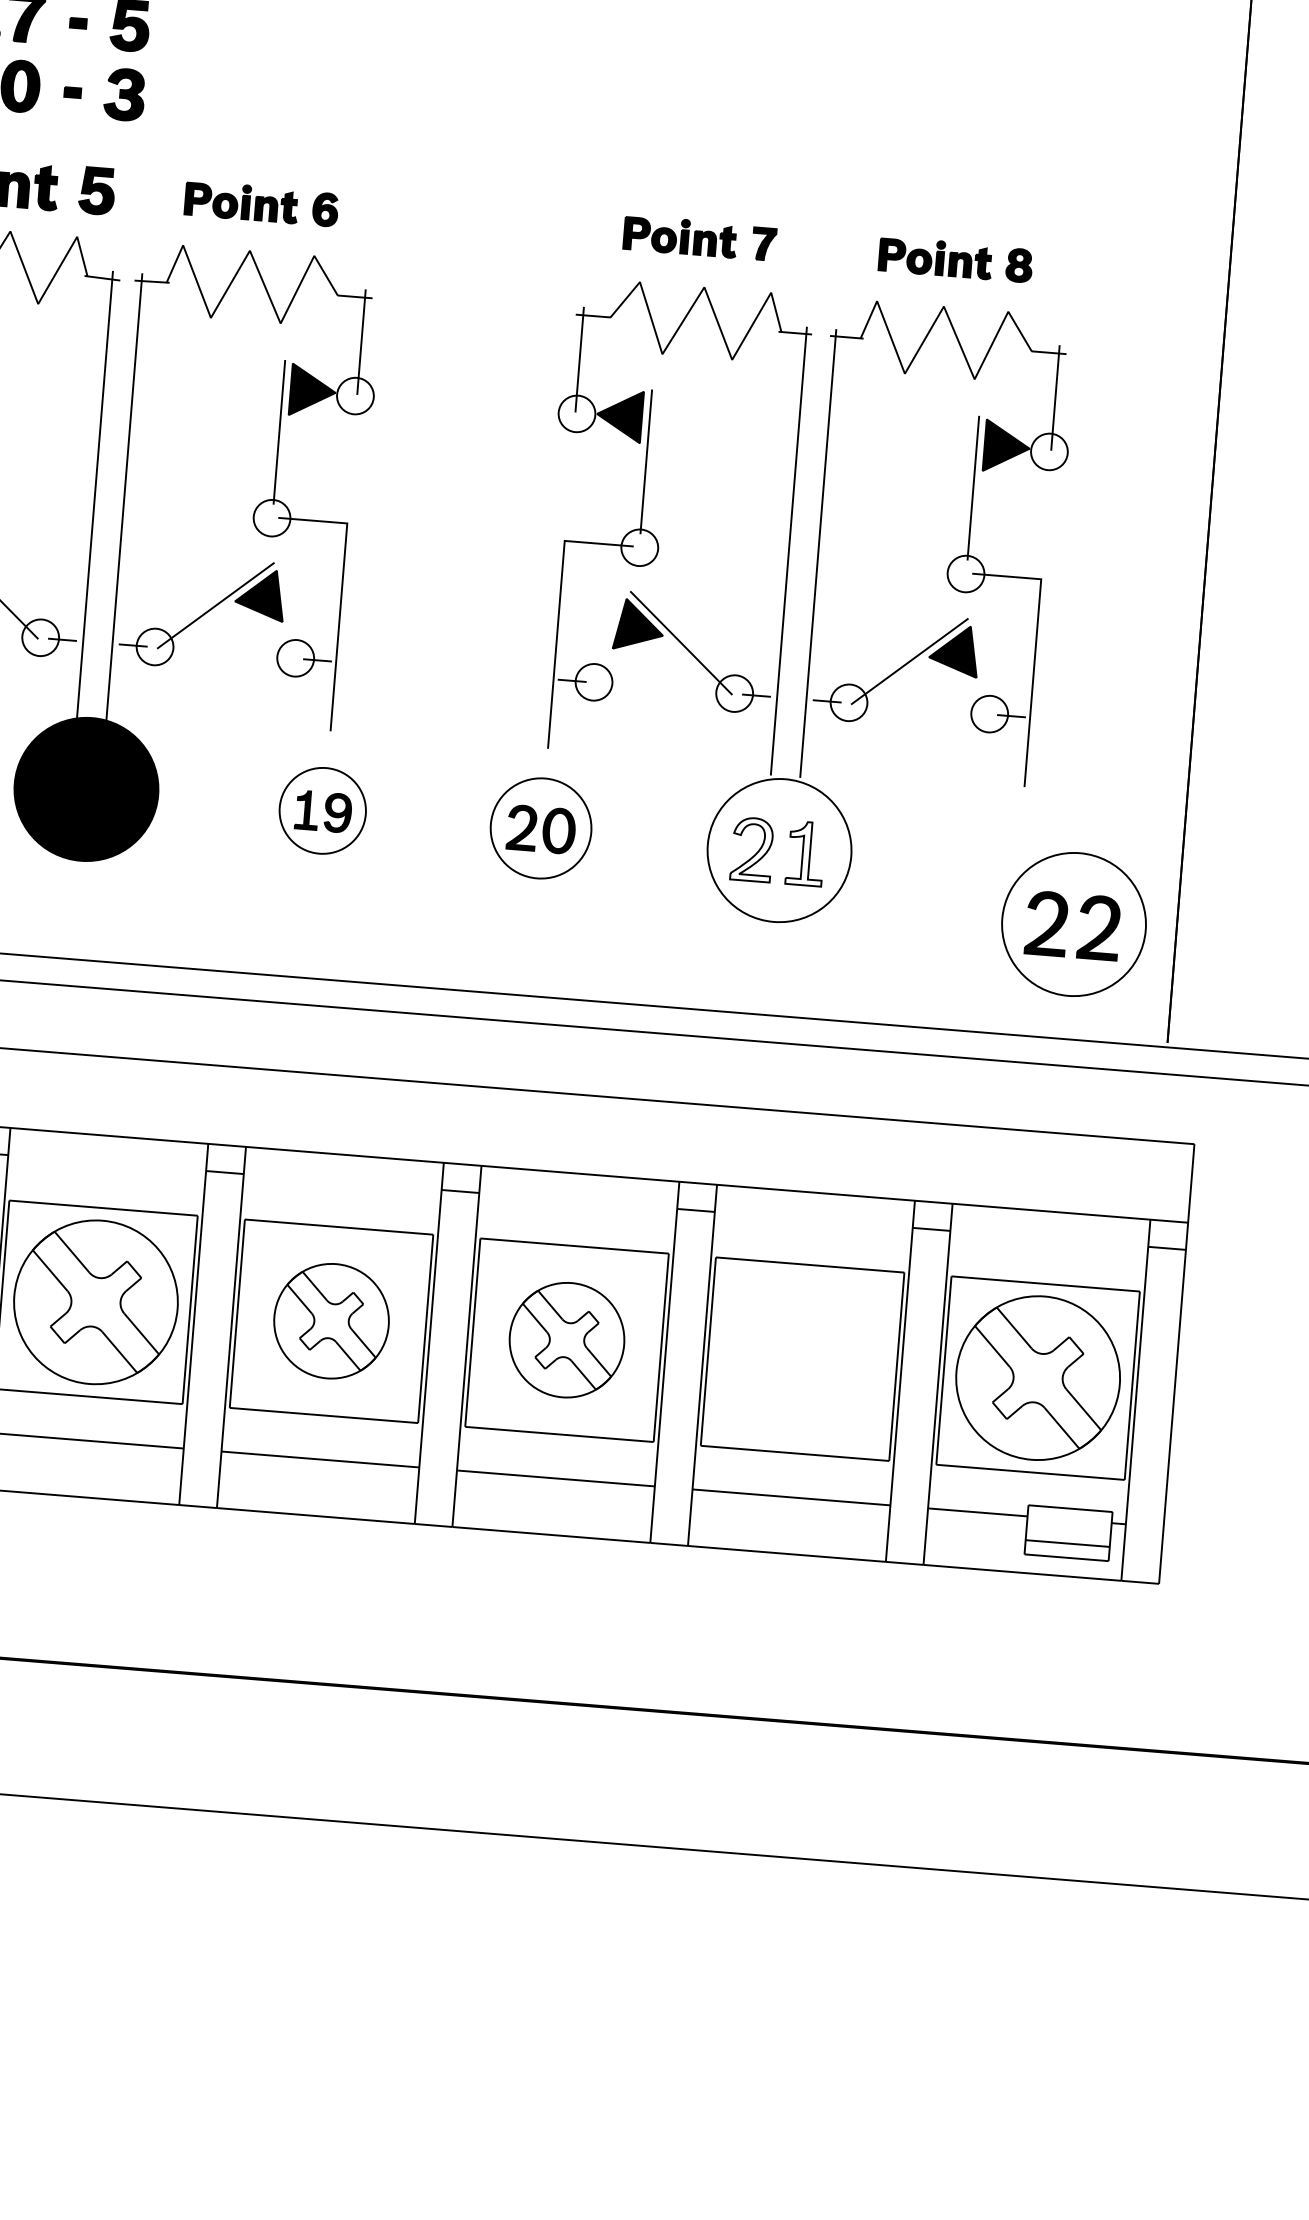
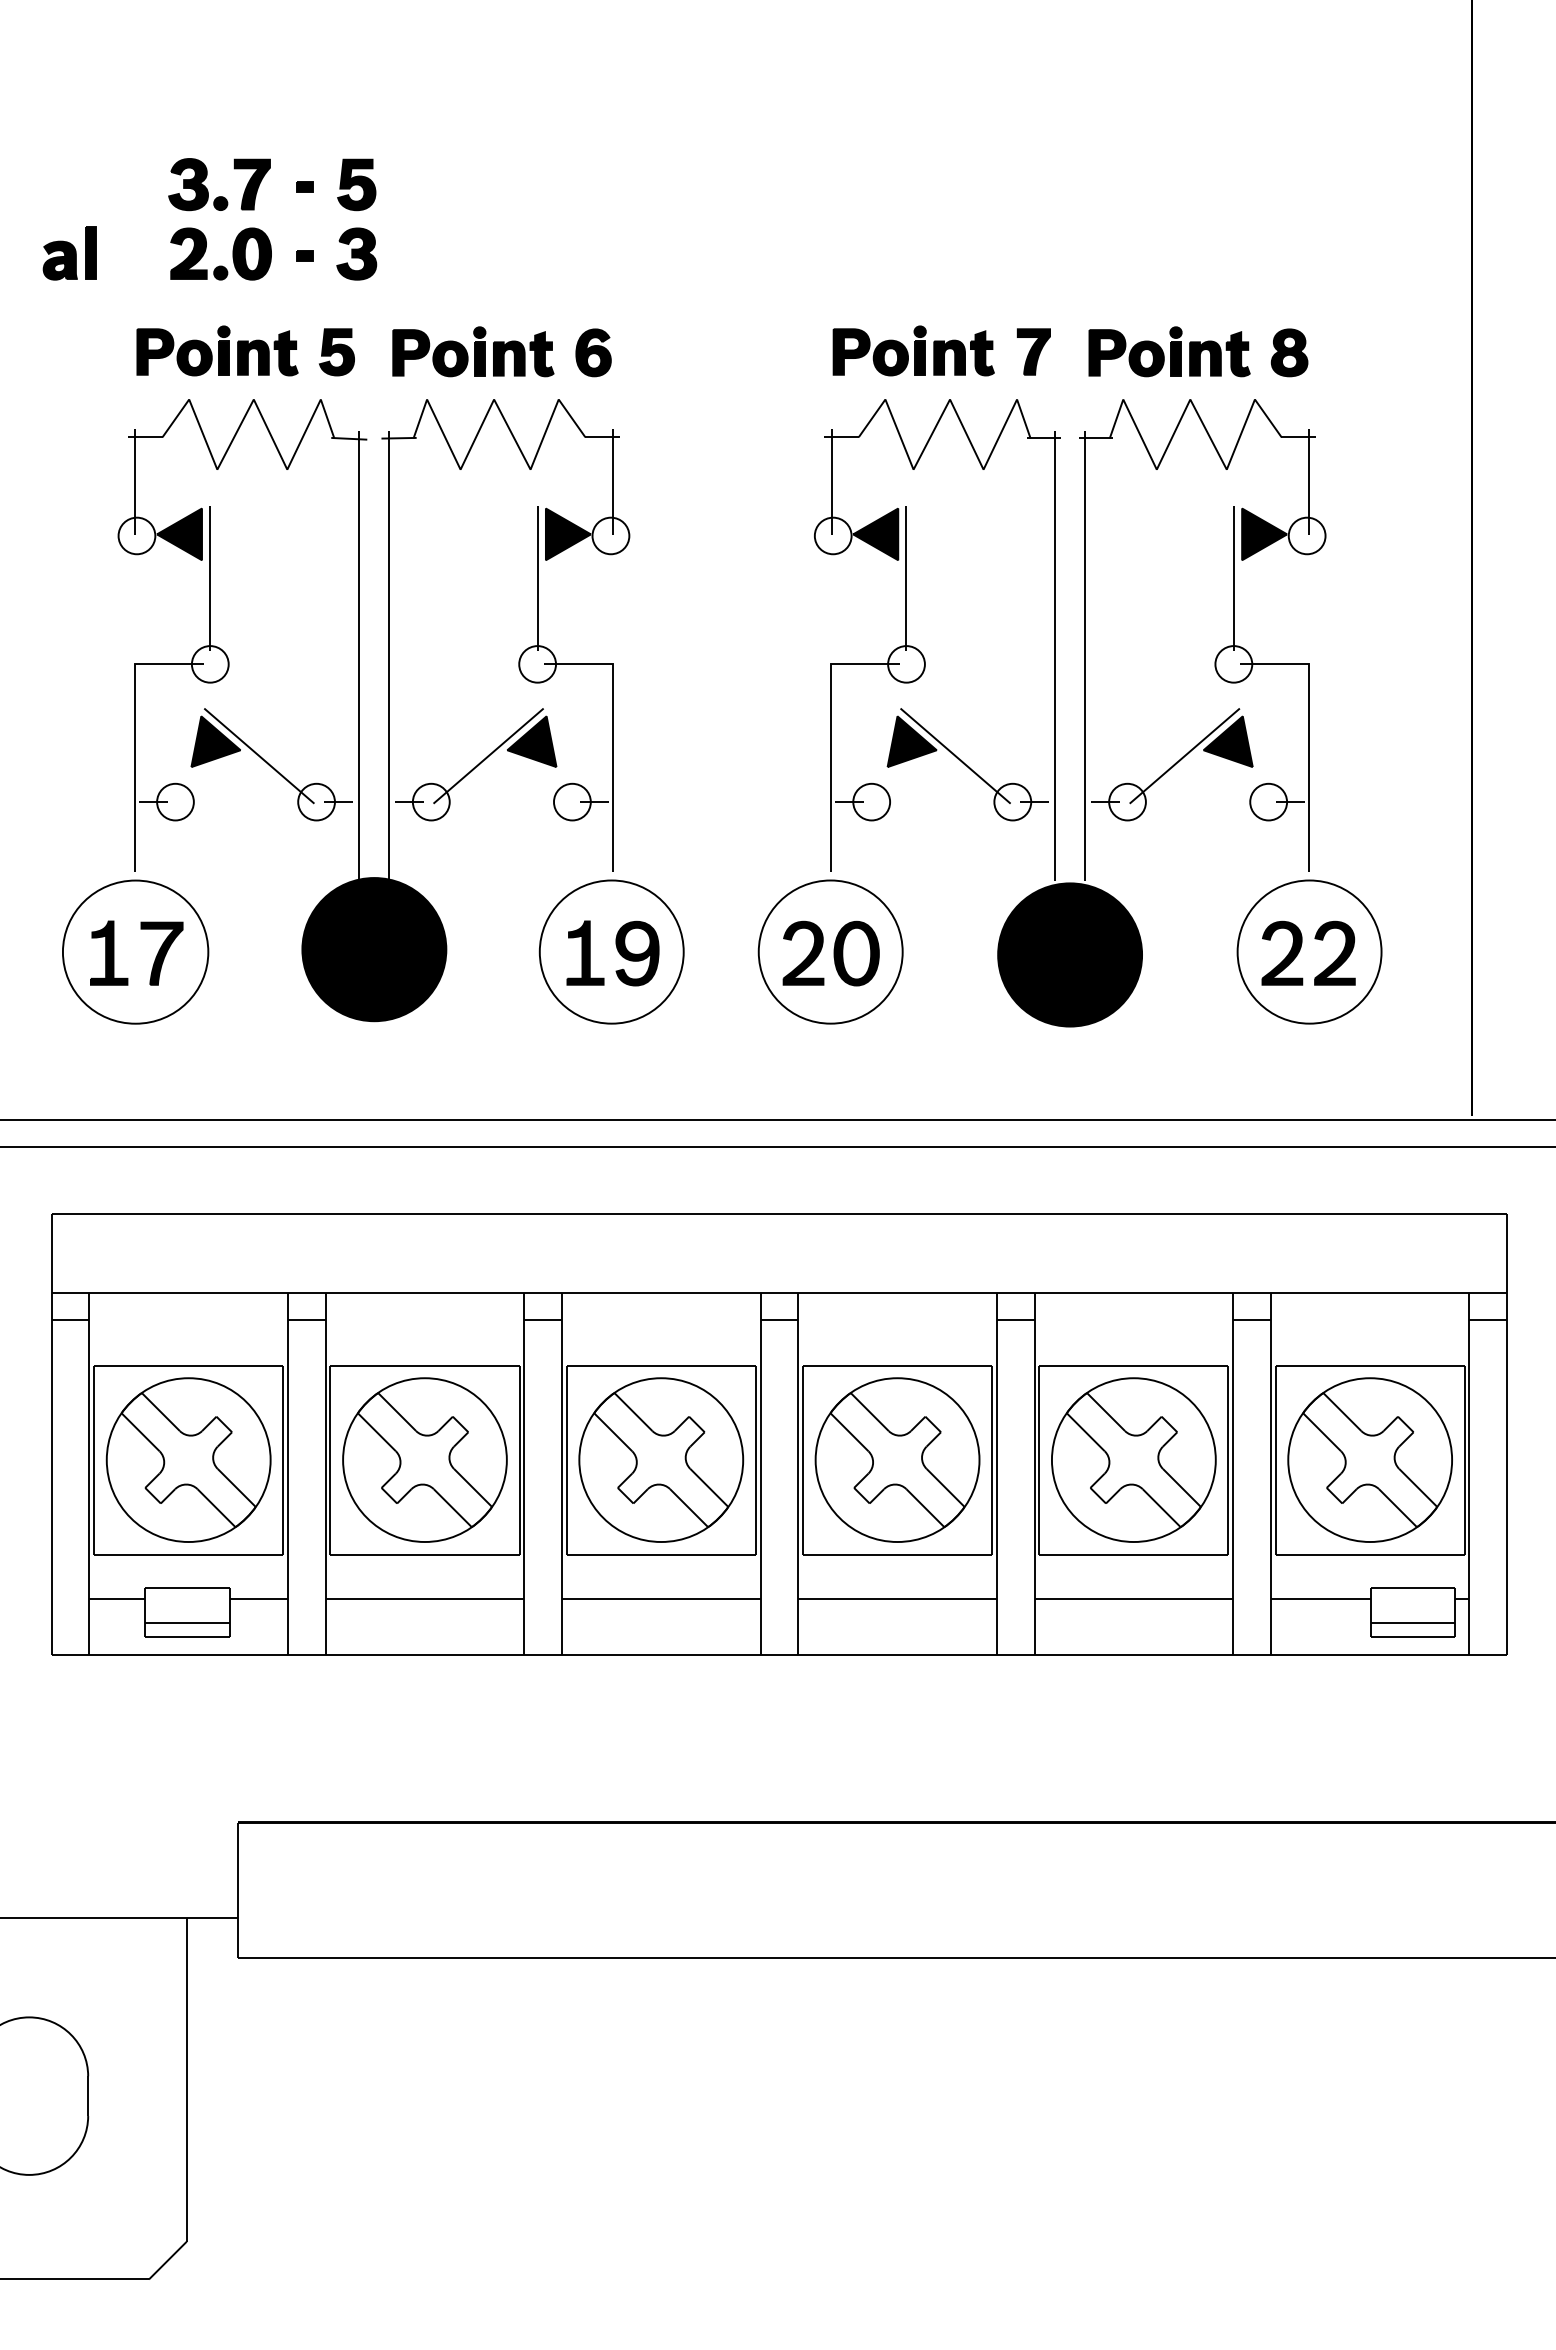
part: (261, 203) -> (501, 351), size x1.43
part: (699, 237) -> (941, 350), size x1.43
part: (955, 259) -> (1198, 351), size x1.43
part: (322, 810) -> (611, 951), size x1.67
part: (540, 827) -> (830, 951), size x1.43
fill: (779, 850) -> (1070, 954), added
part: (1073, 923) -> (1309, 951), moved
part: (331, 1320) -> (661, 1459), size x1.43
part: (567, 1339) -> (897, 1459), size x1.43
part: (802, 1358) -> (1133, 1459), added

